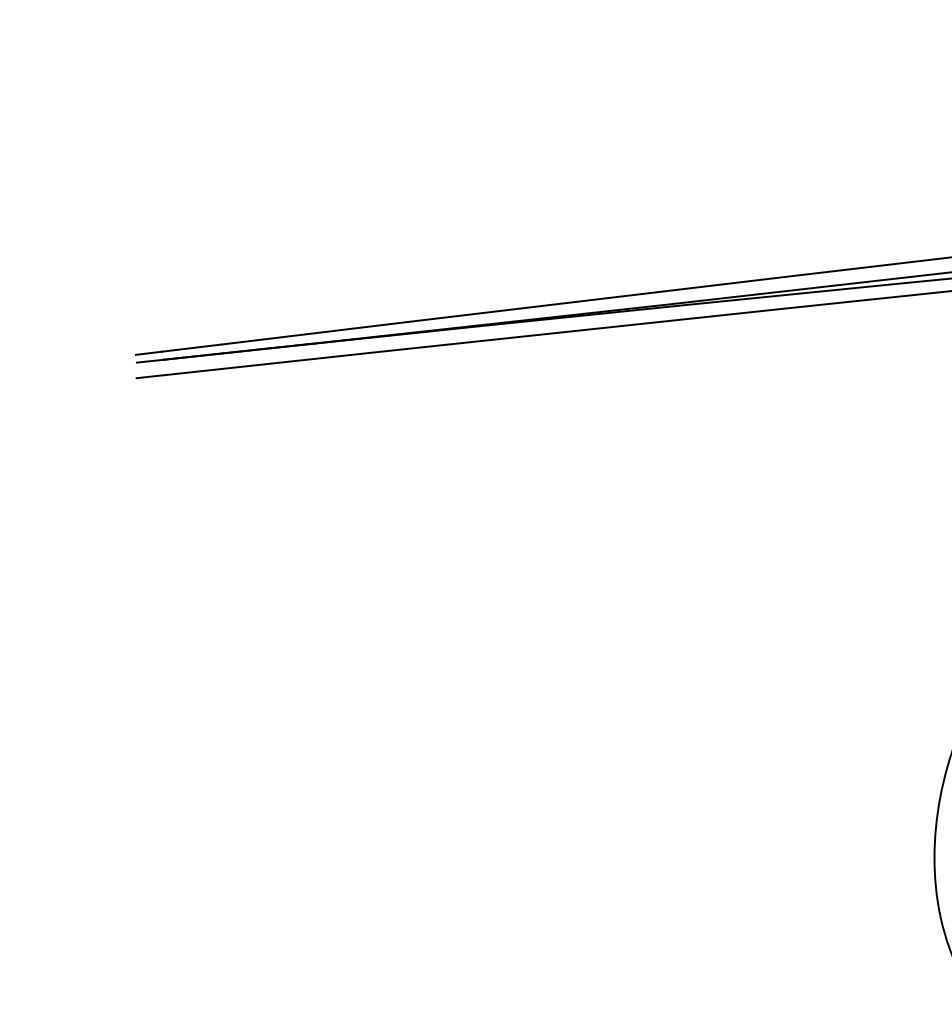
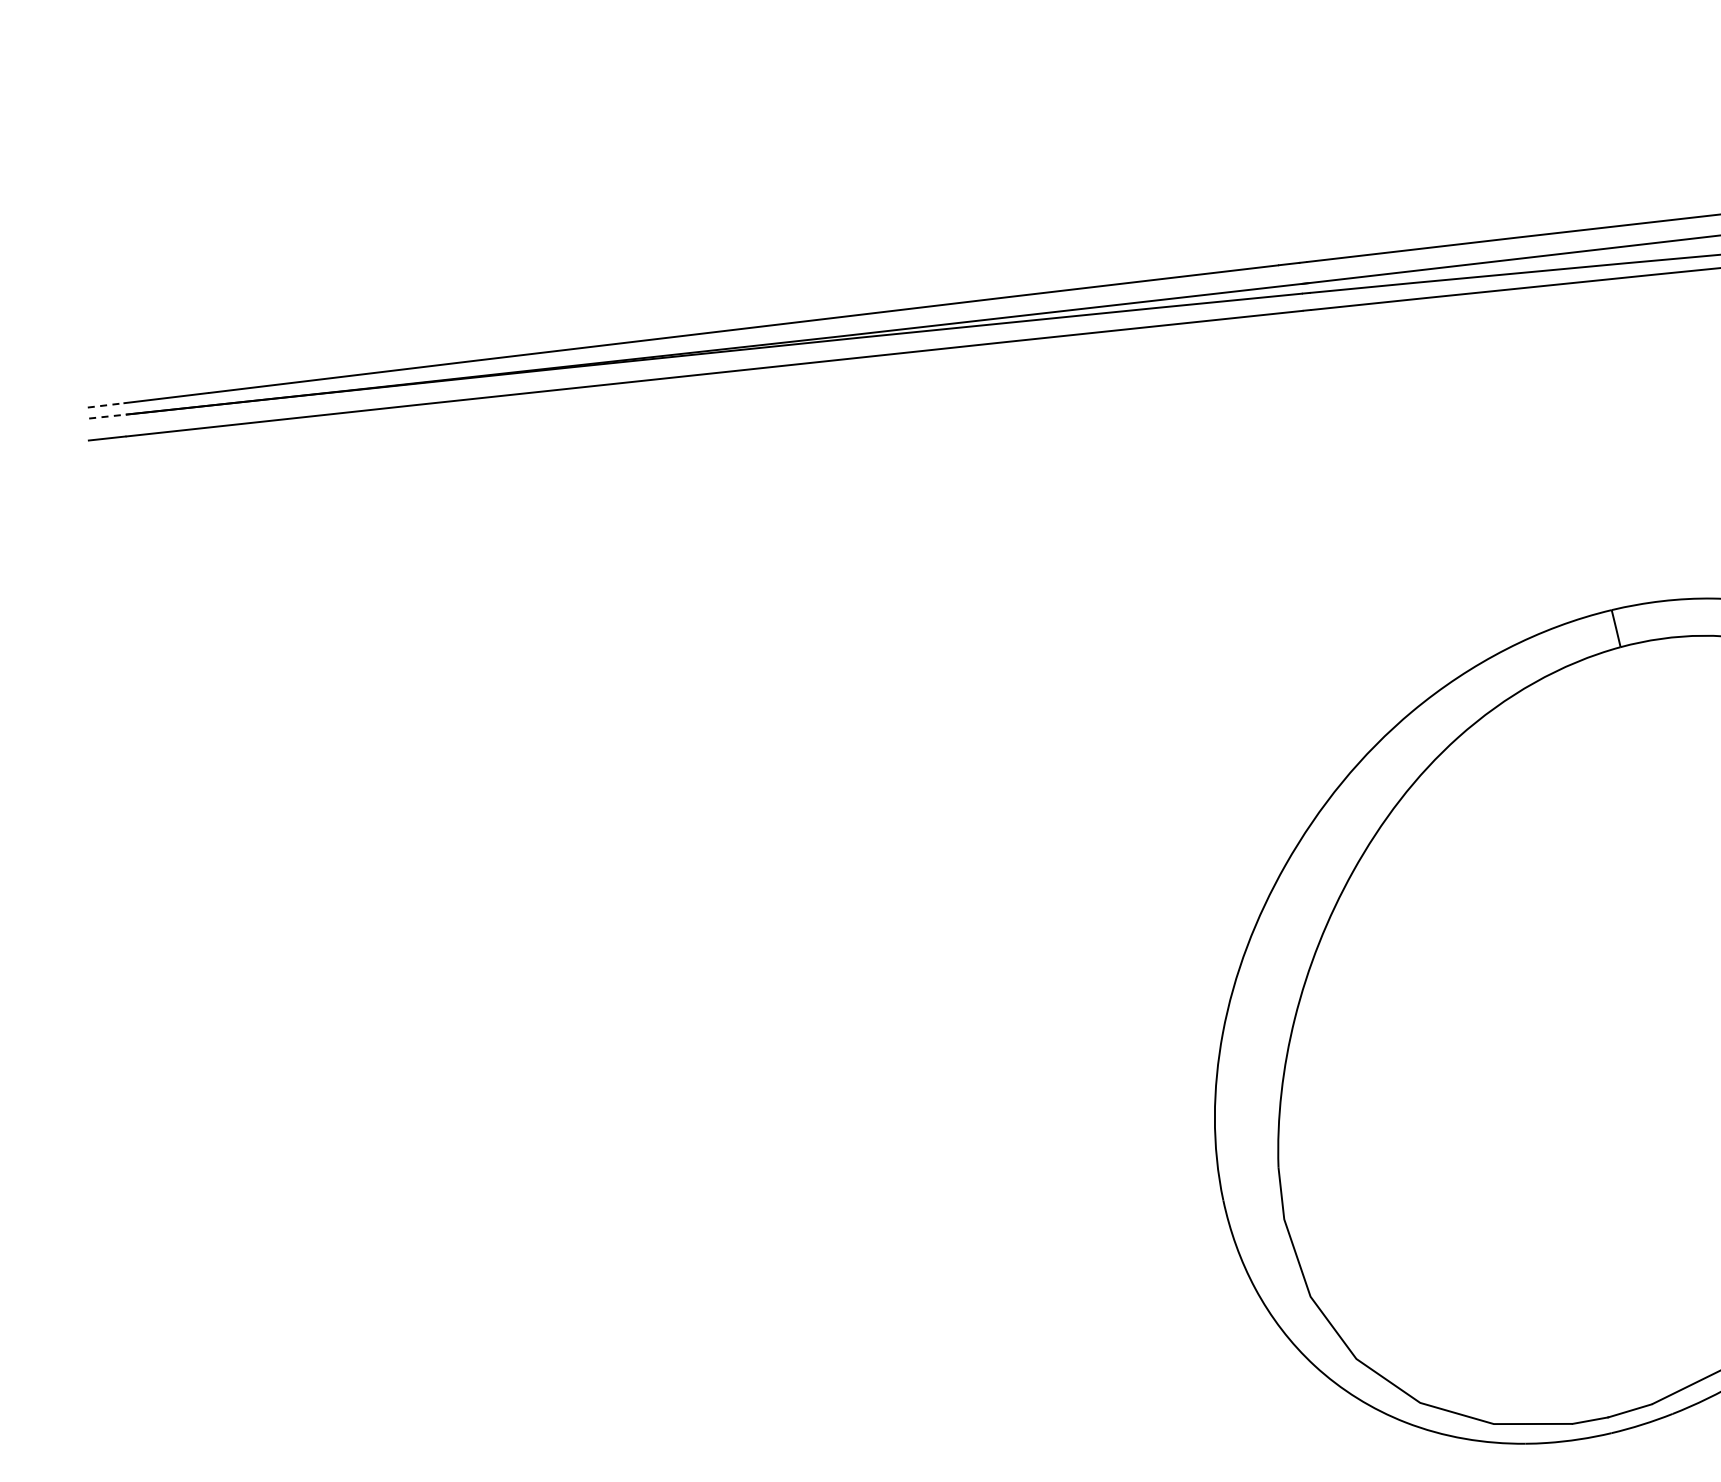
line: (149, 353) -> (106, 405), solid -> dashed
line: (149, 361) -> (107, 416), solid -> dashed

